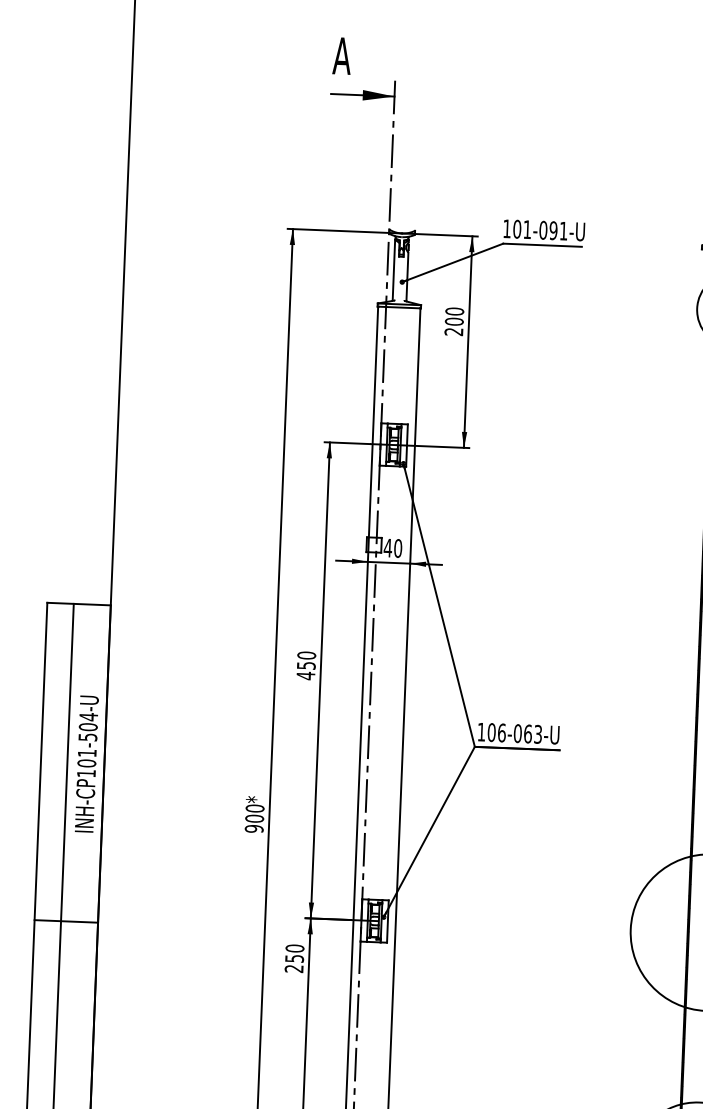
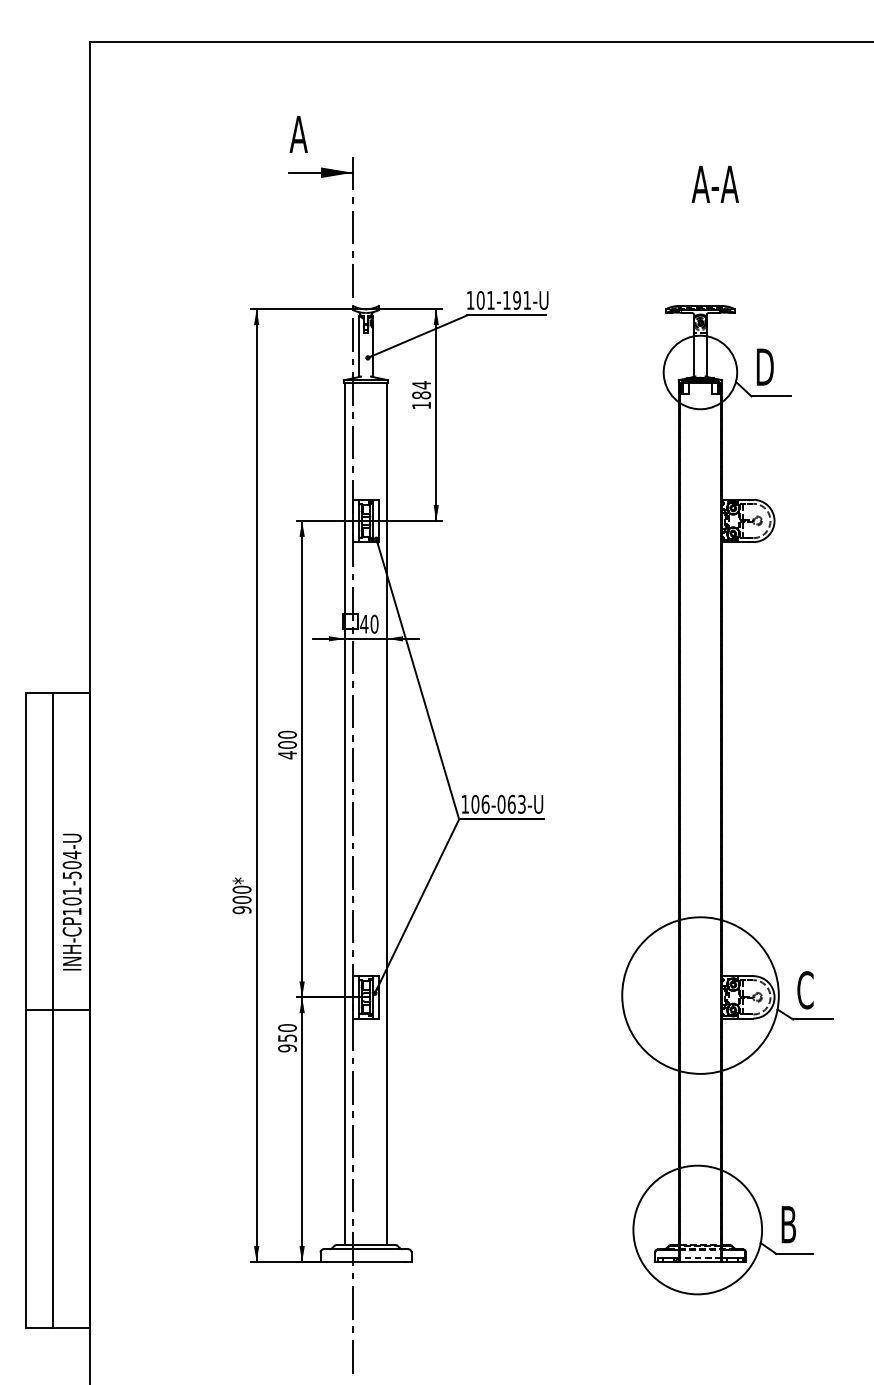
text: (542, 230) -> (506, 300), 101-091-U -> 101-191-U
text: (454, 321) -> (421, 395), 200 -> 184
text: (306, 665) -> (287, 744), 450 -> 400
text: (86, 763) -> (71, 901), moved
text: (294, 968) -> (287, 1048), 250 -> 950

